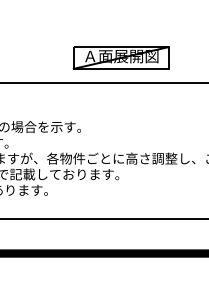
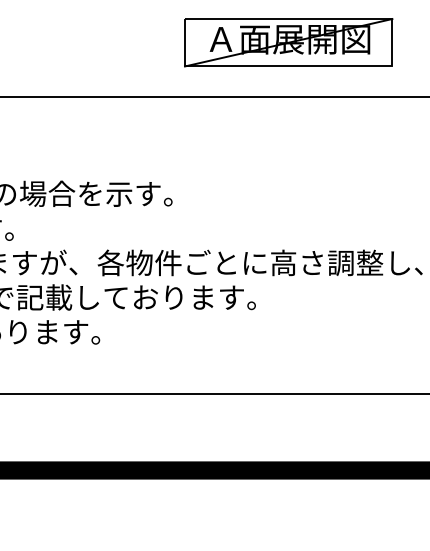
part: (120, 57) -> (287, 41), moved

